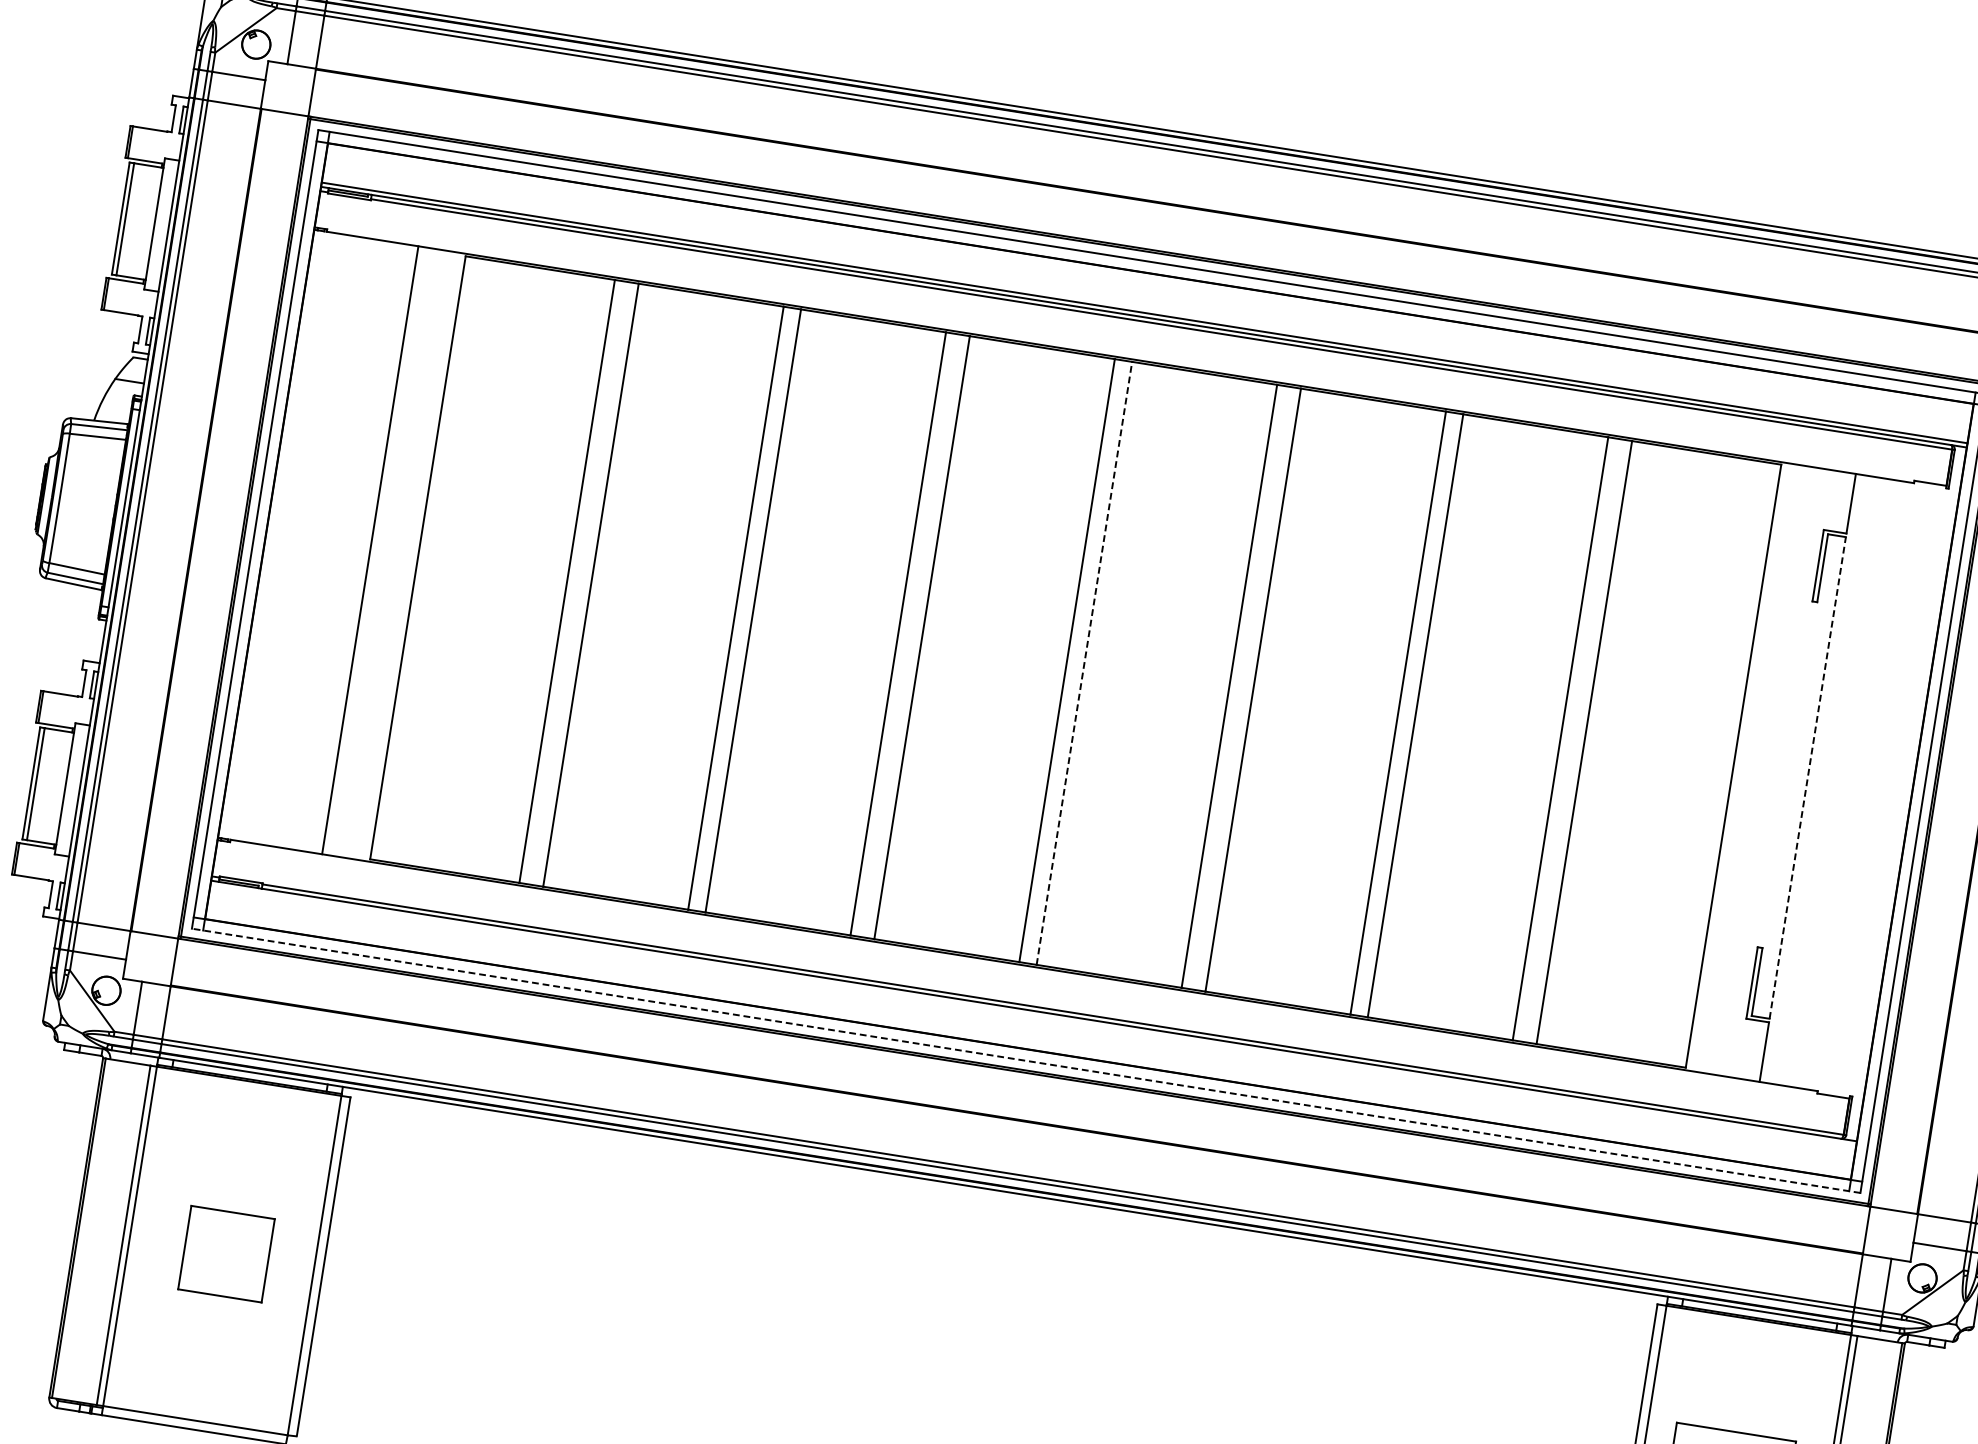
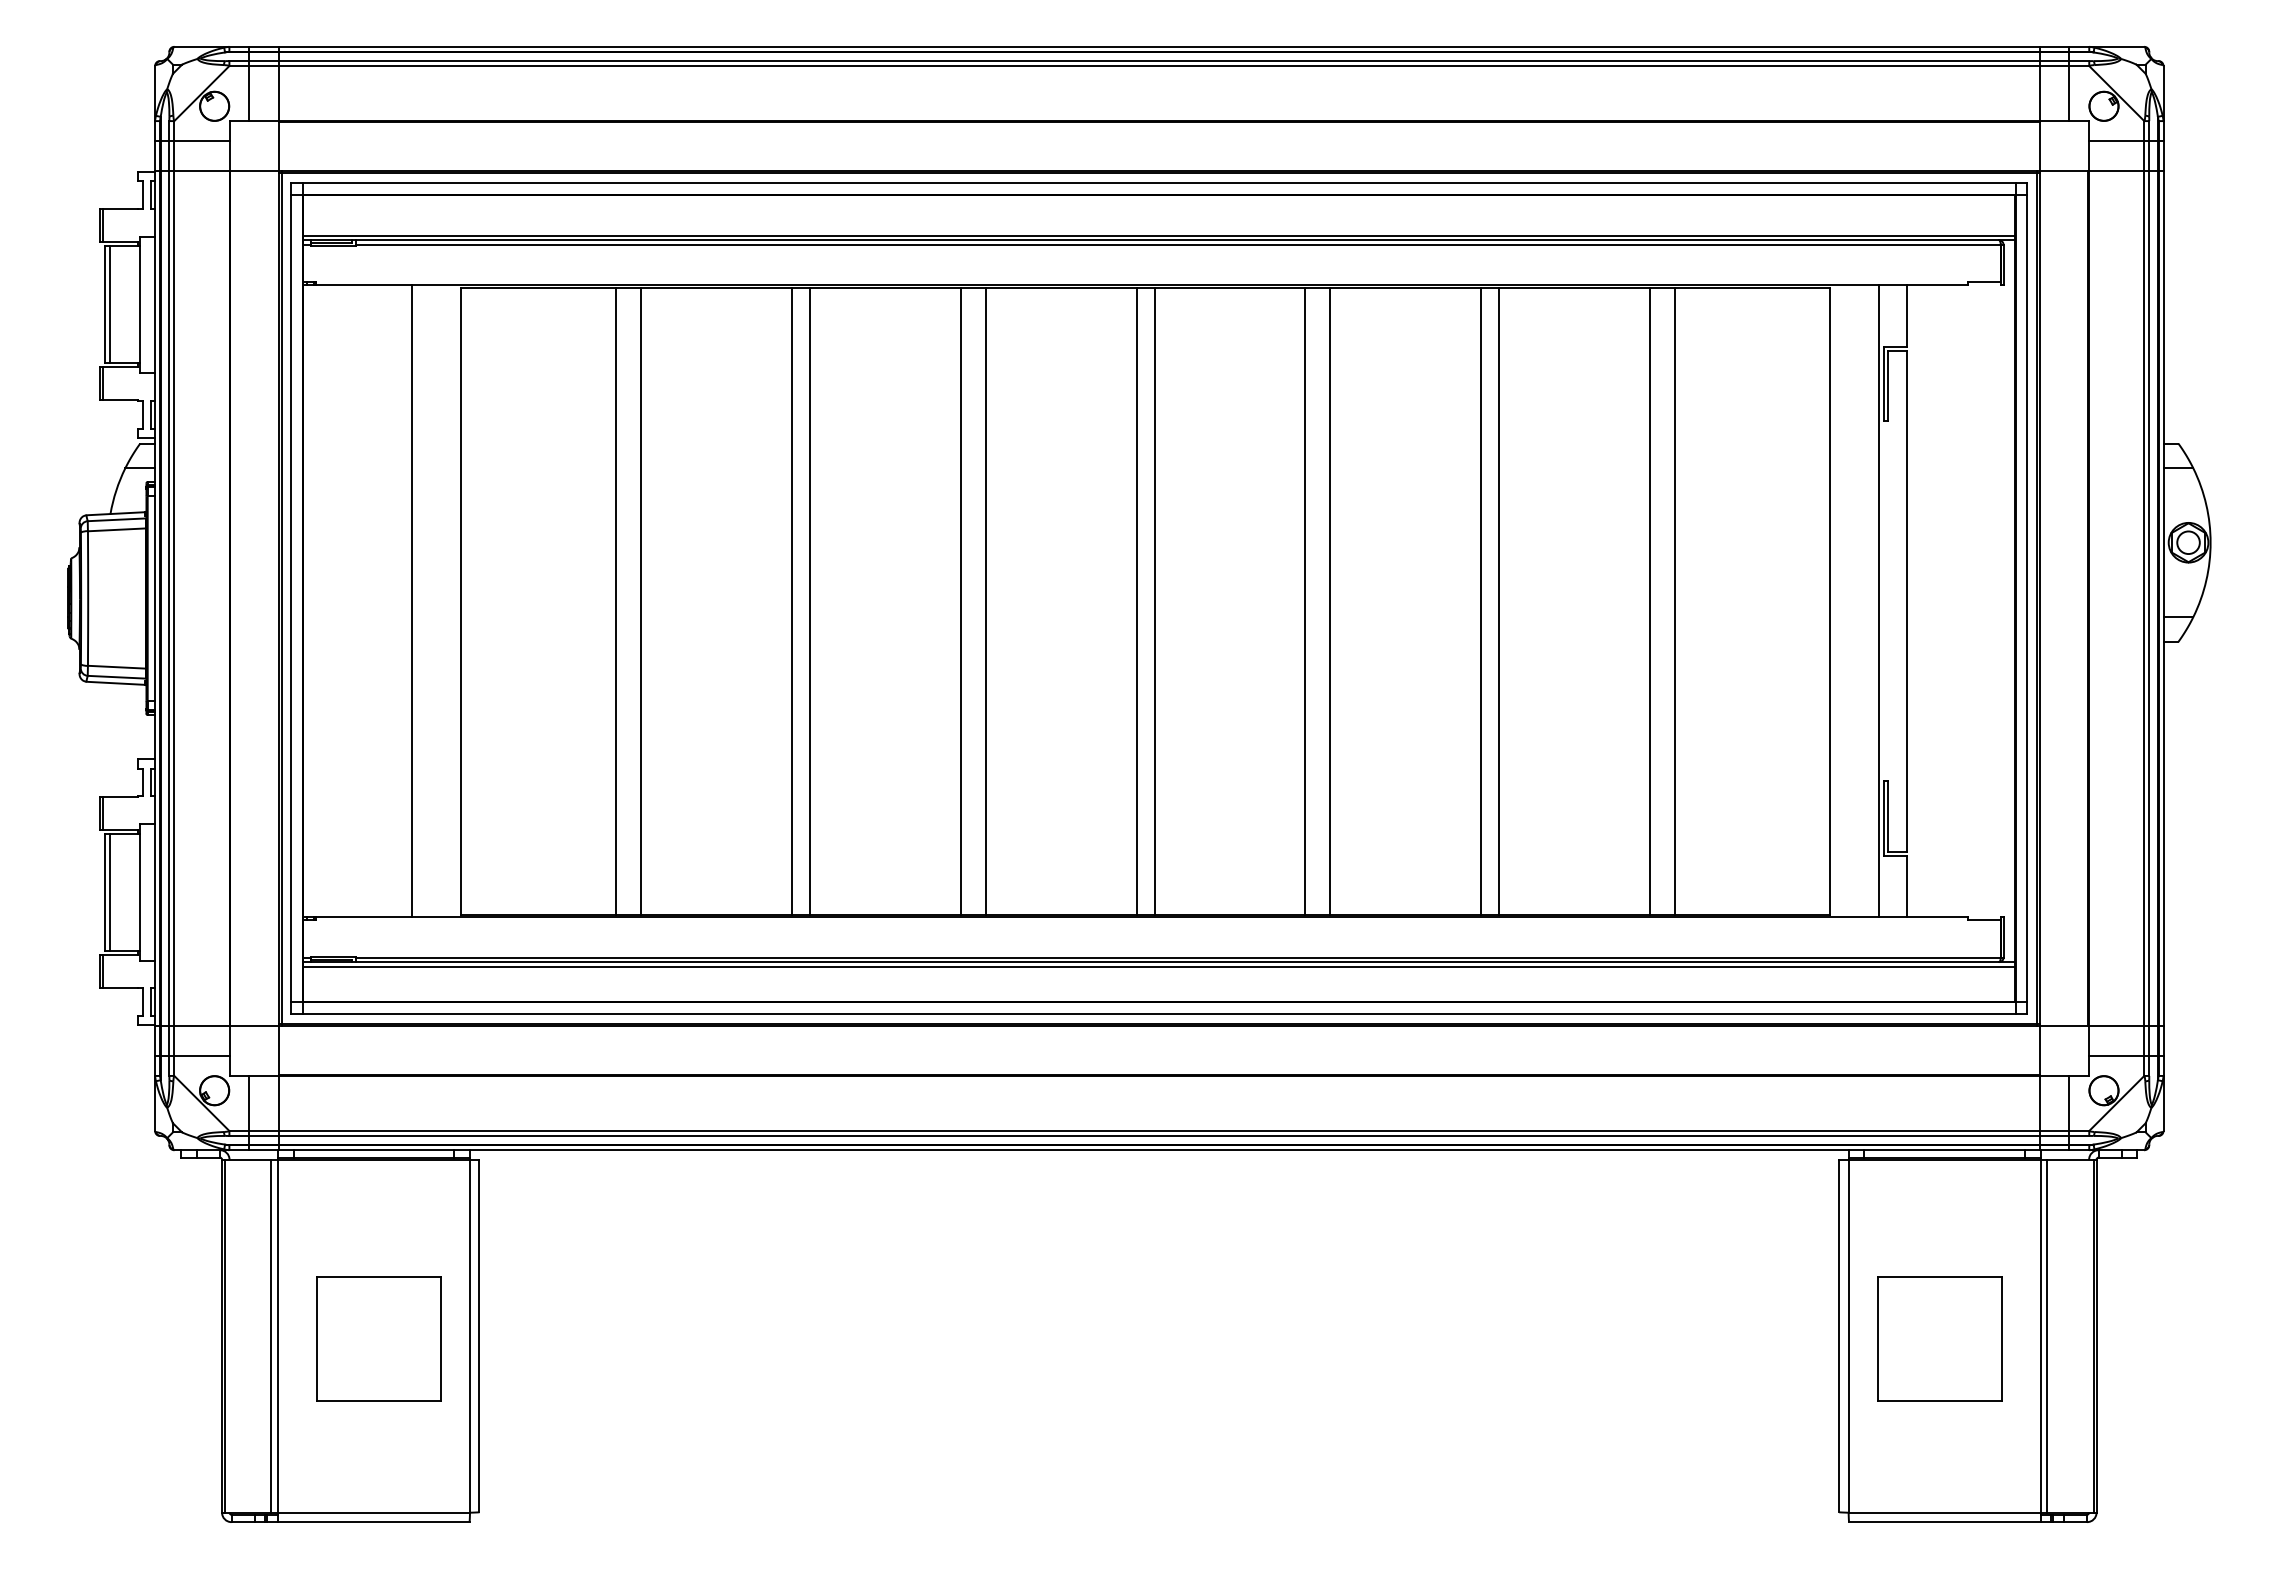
line: (1084, 663) -> (1154, 601), dashed -> solid
line: (1781, 773) -> (1879, 600), added
line: (1808, 778) -> (1907, 601), dashed -> solid
line: (1033, 1015) -> (1159, 966), added
line: (1026, 1060) -> (1159, 1013), dashed -> solid
part: (226, 1253) -> (378, 1338), size x1.43

